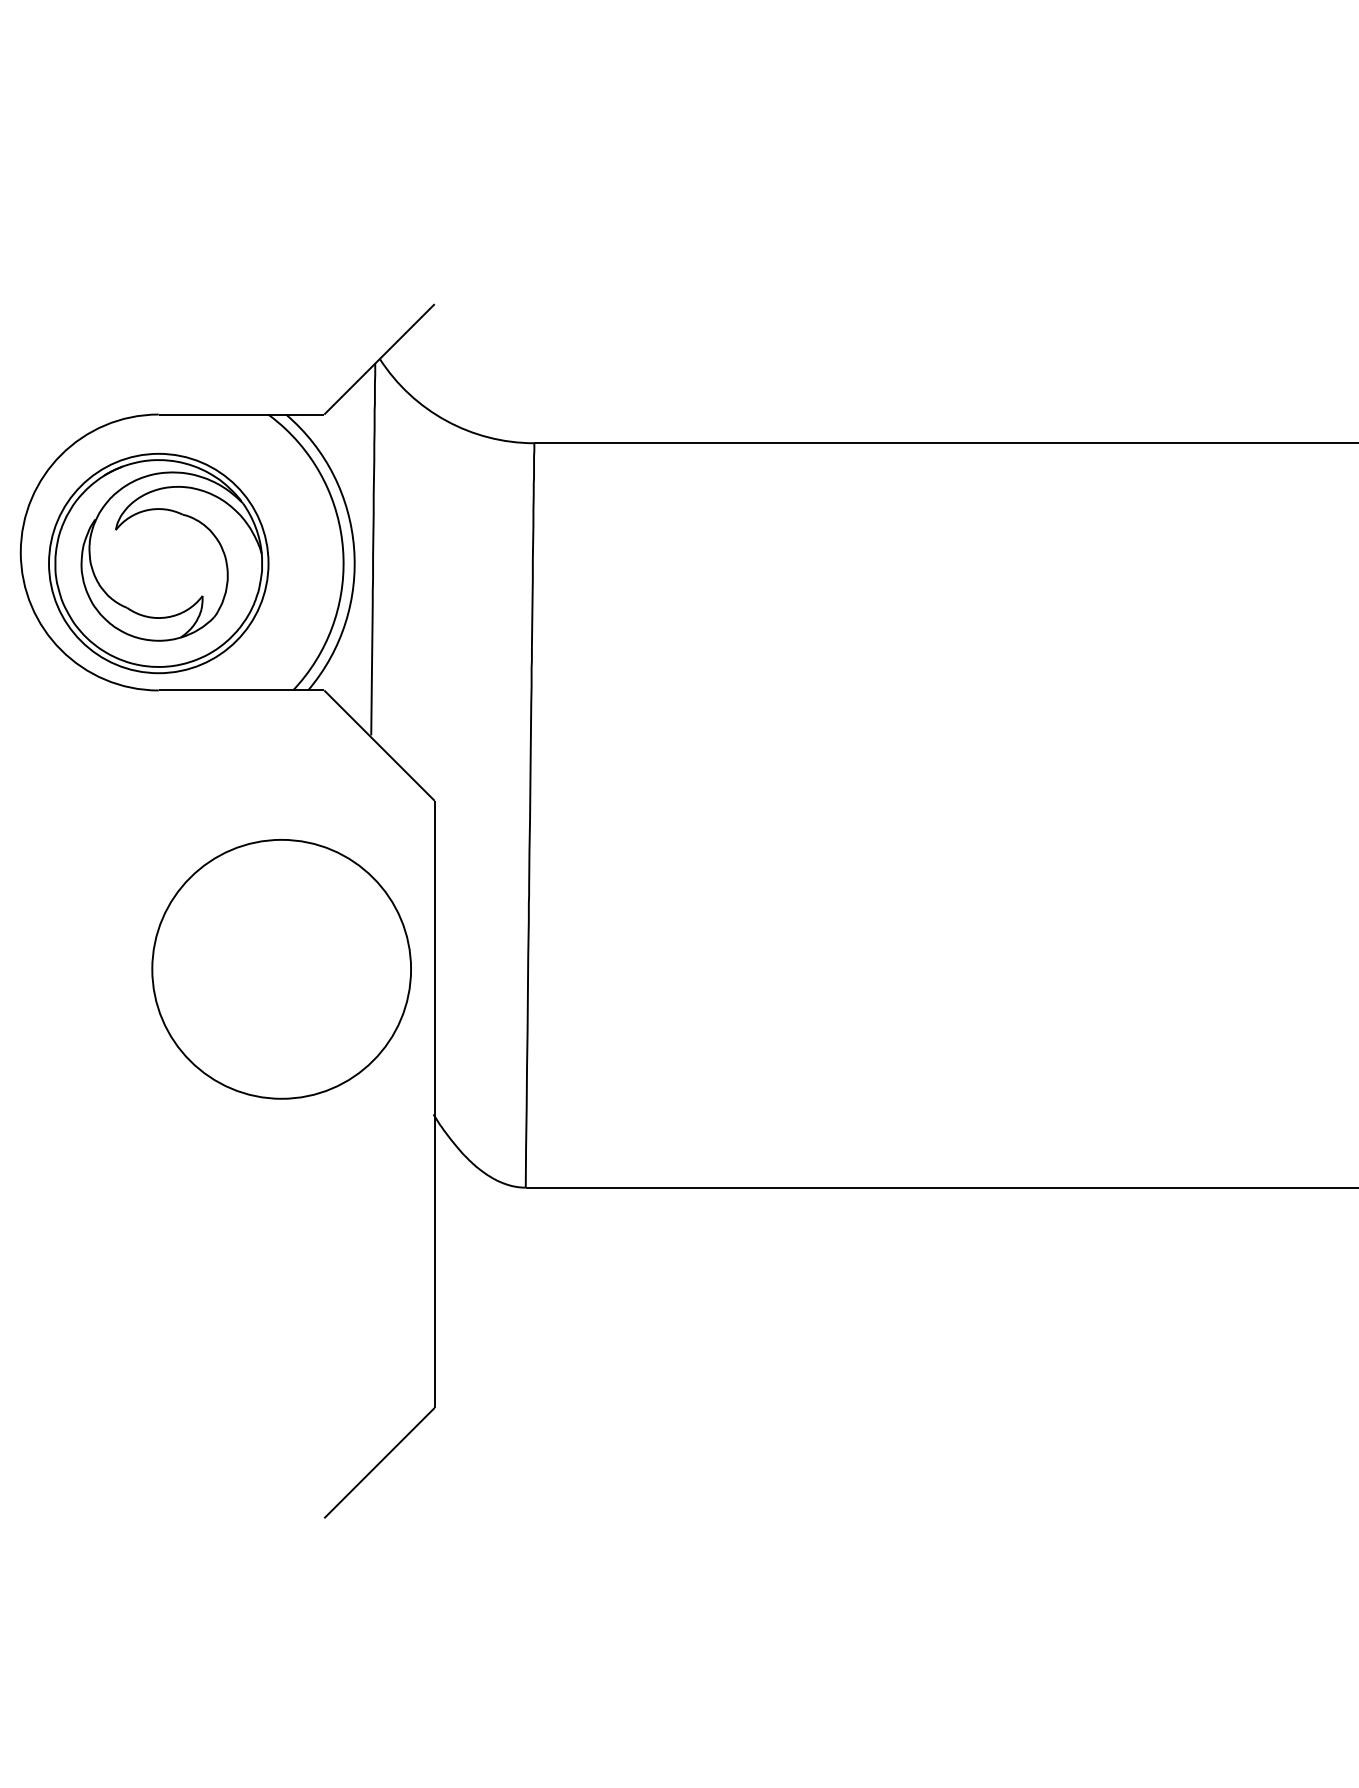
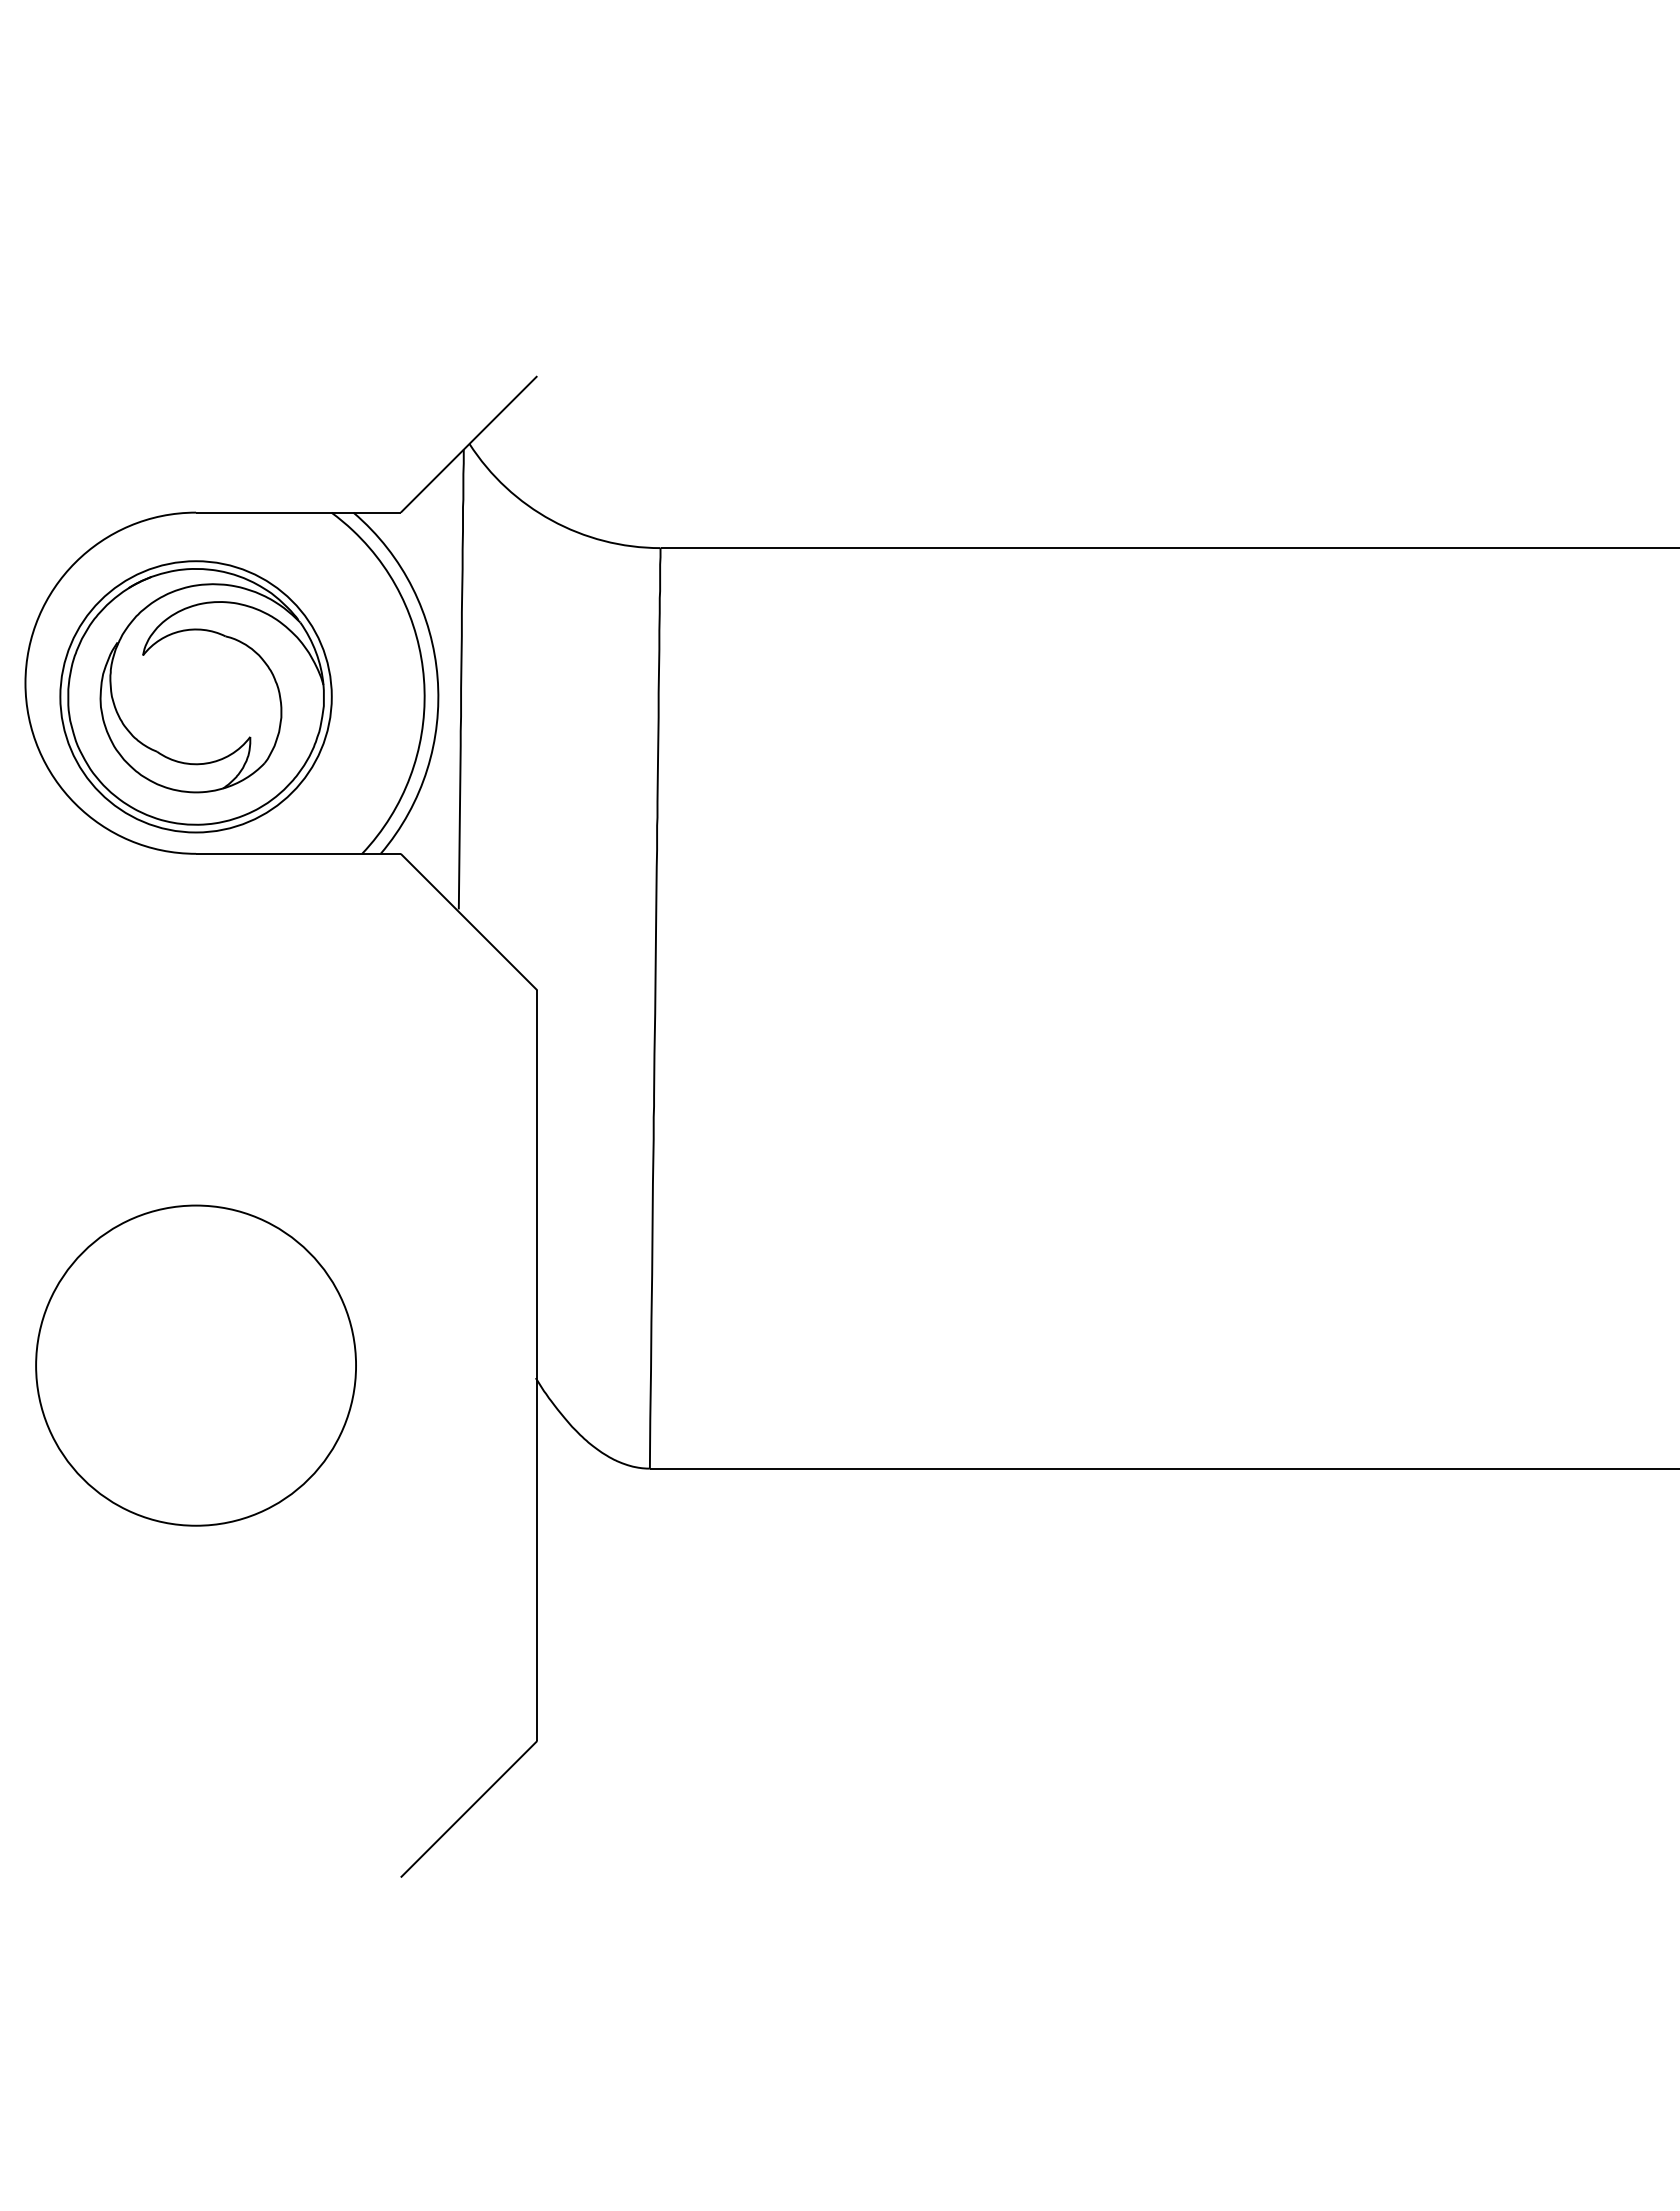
part: (281, 969) -> (195, 1365), moved

